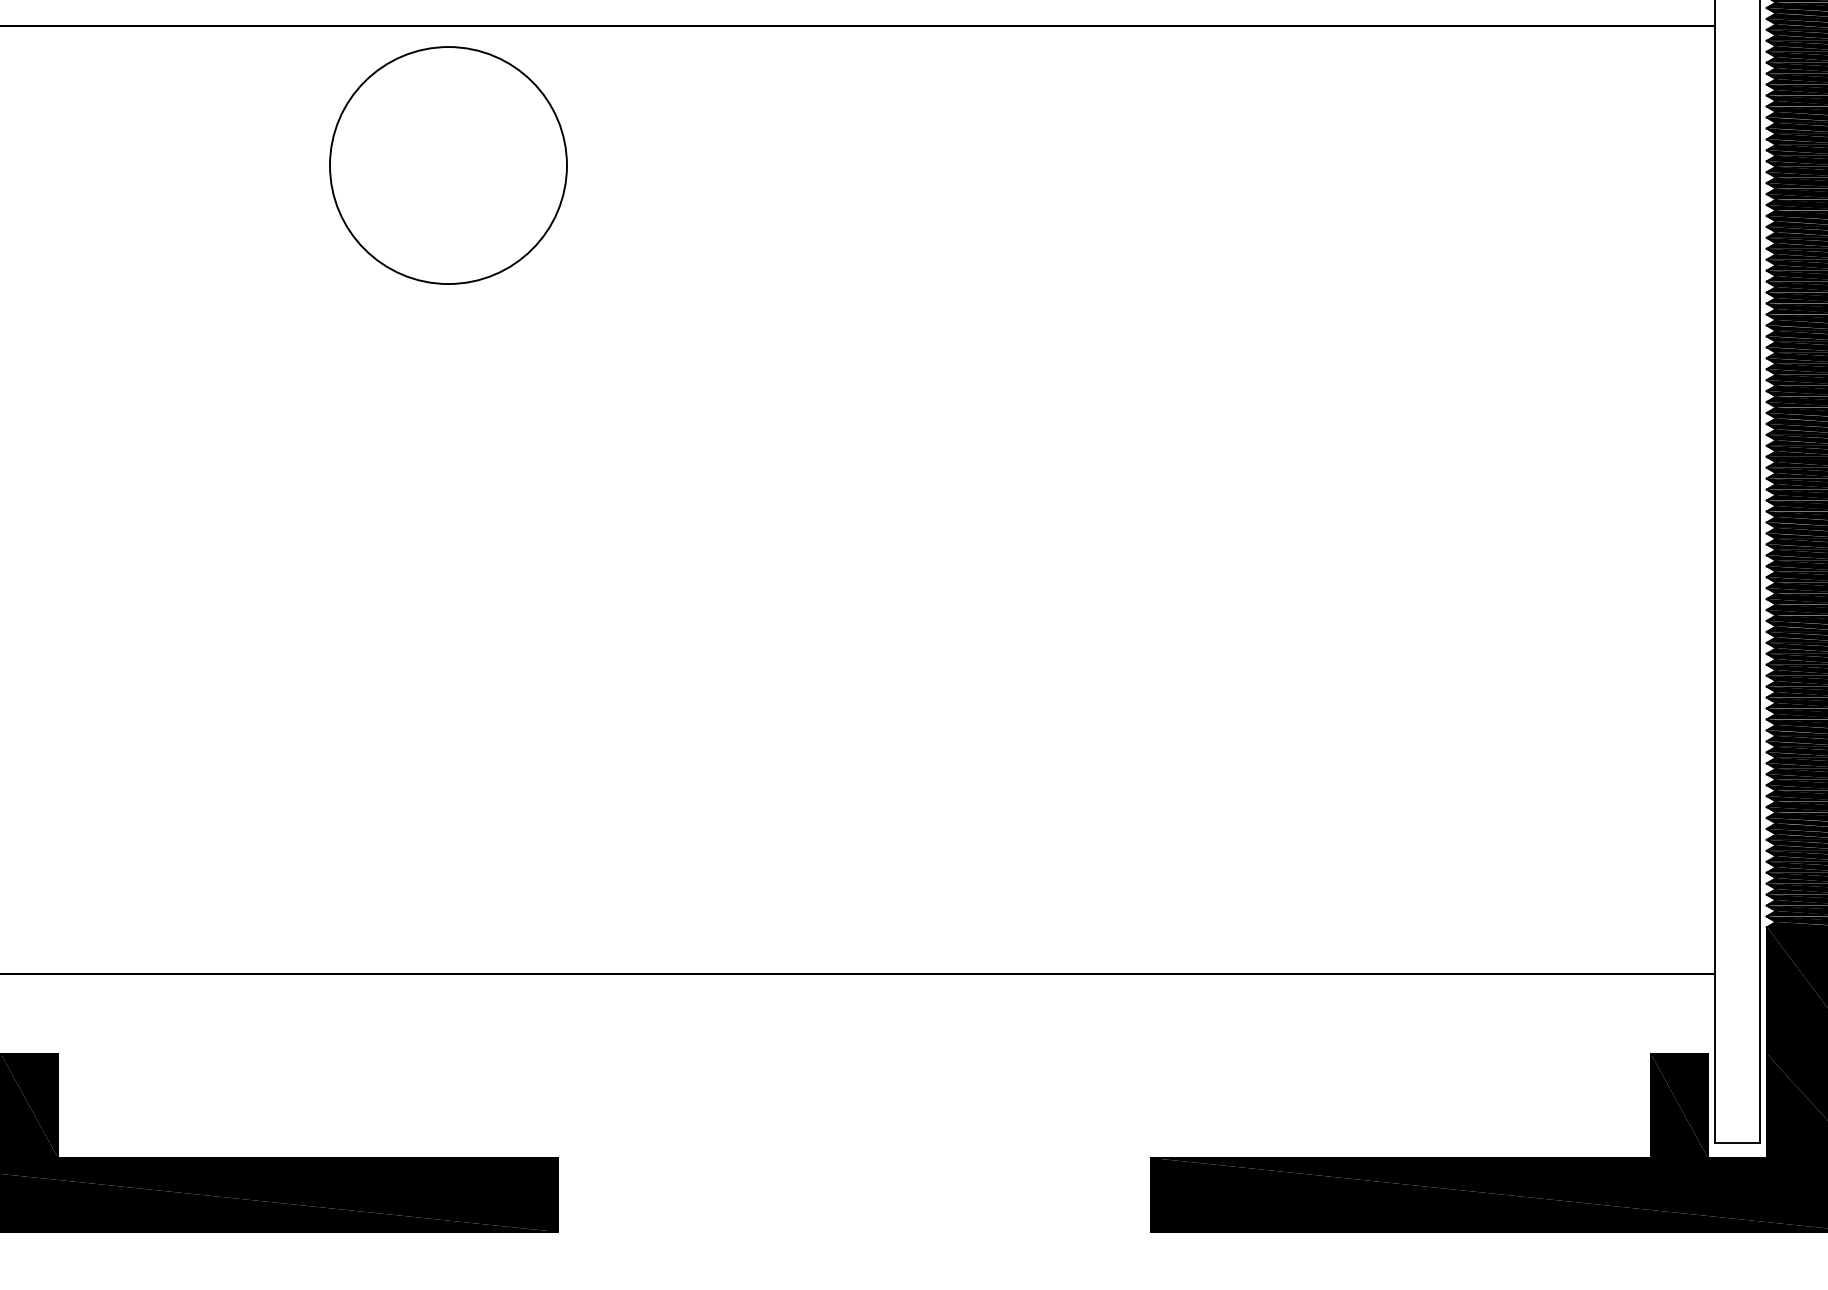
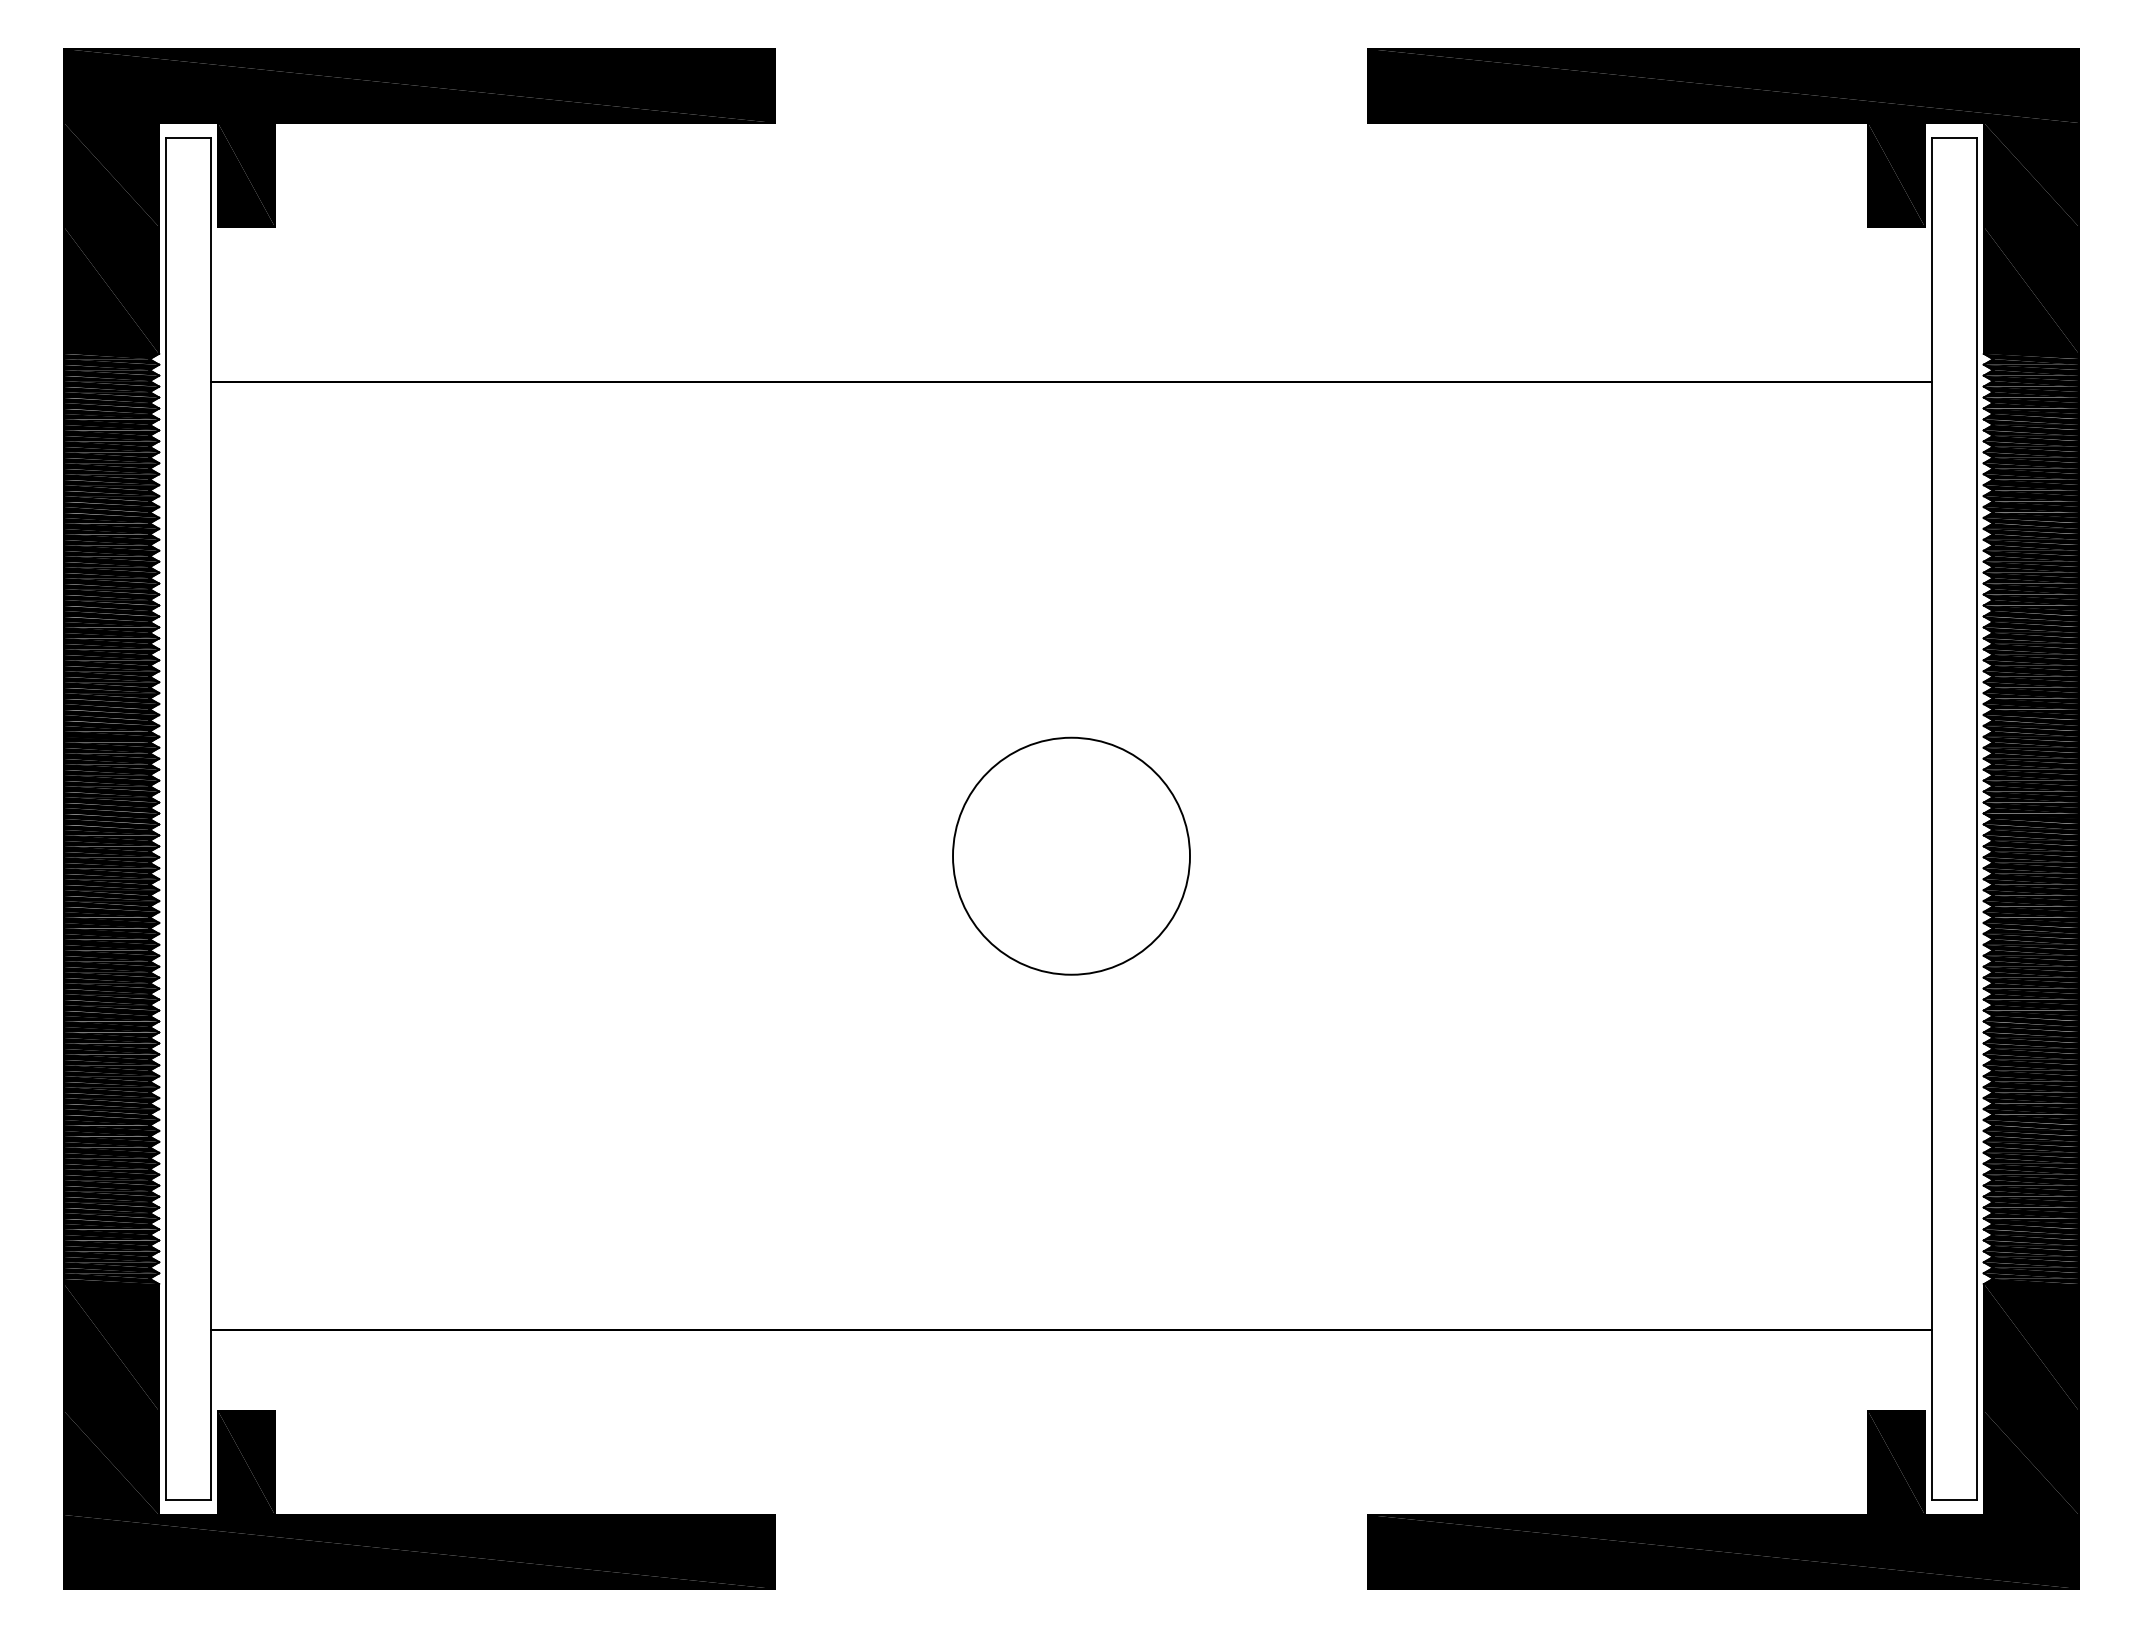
circle: (448, 164) -> (1071, 855), moved

